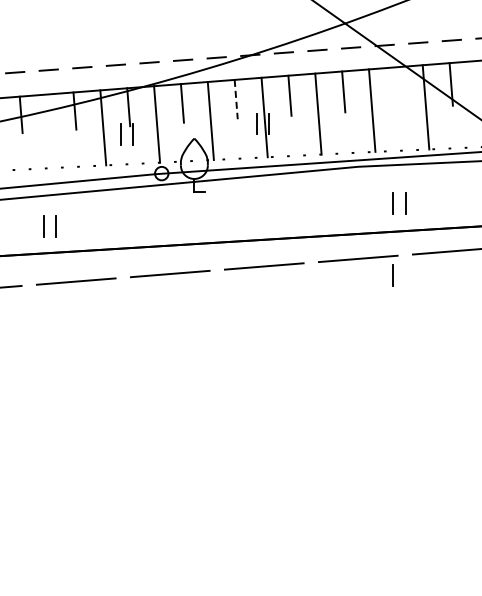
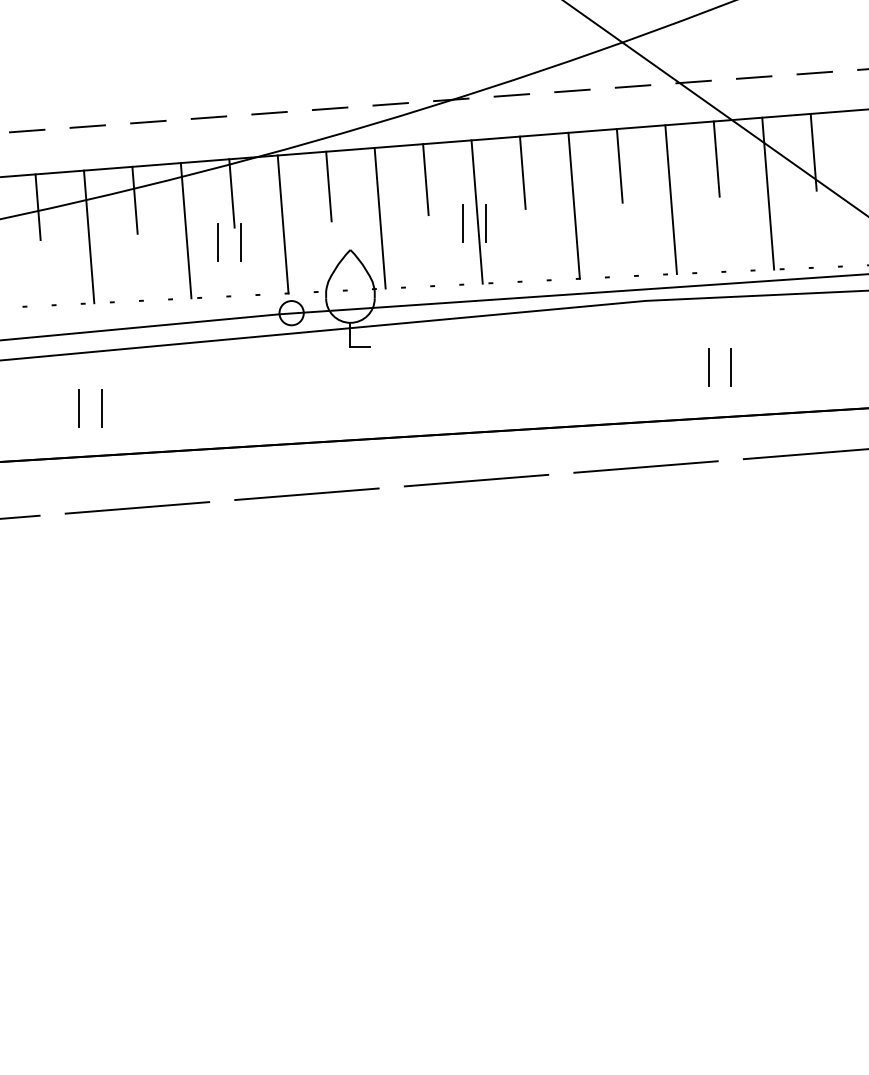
line: (397, 88) -> (716, 159), added
line: (236, 99) -> (426, 179), dashed -> solid
line: (49, 131) -> (89, 237), added
line: (392, 275) -> (707, 496), removed

